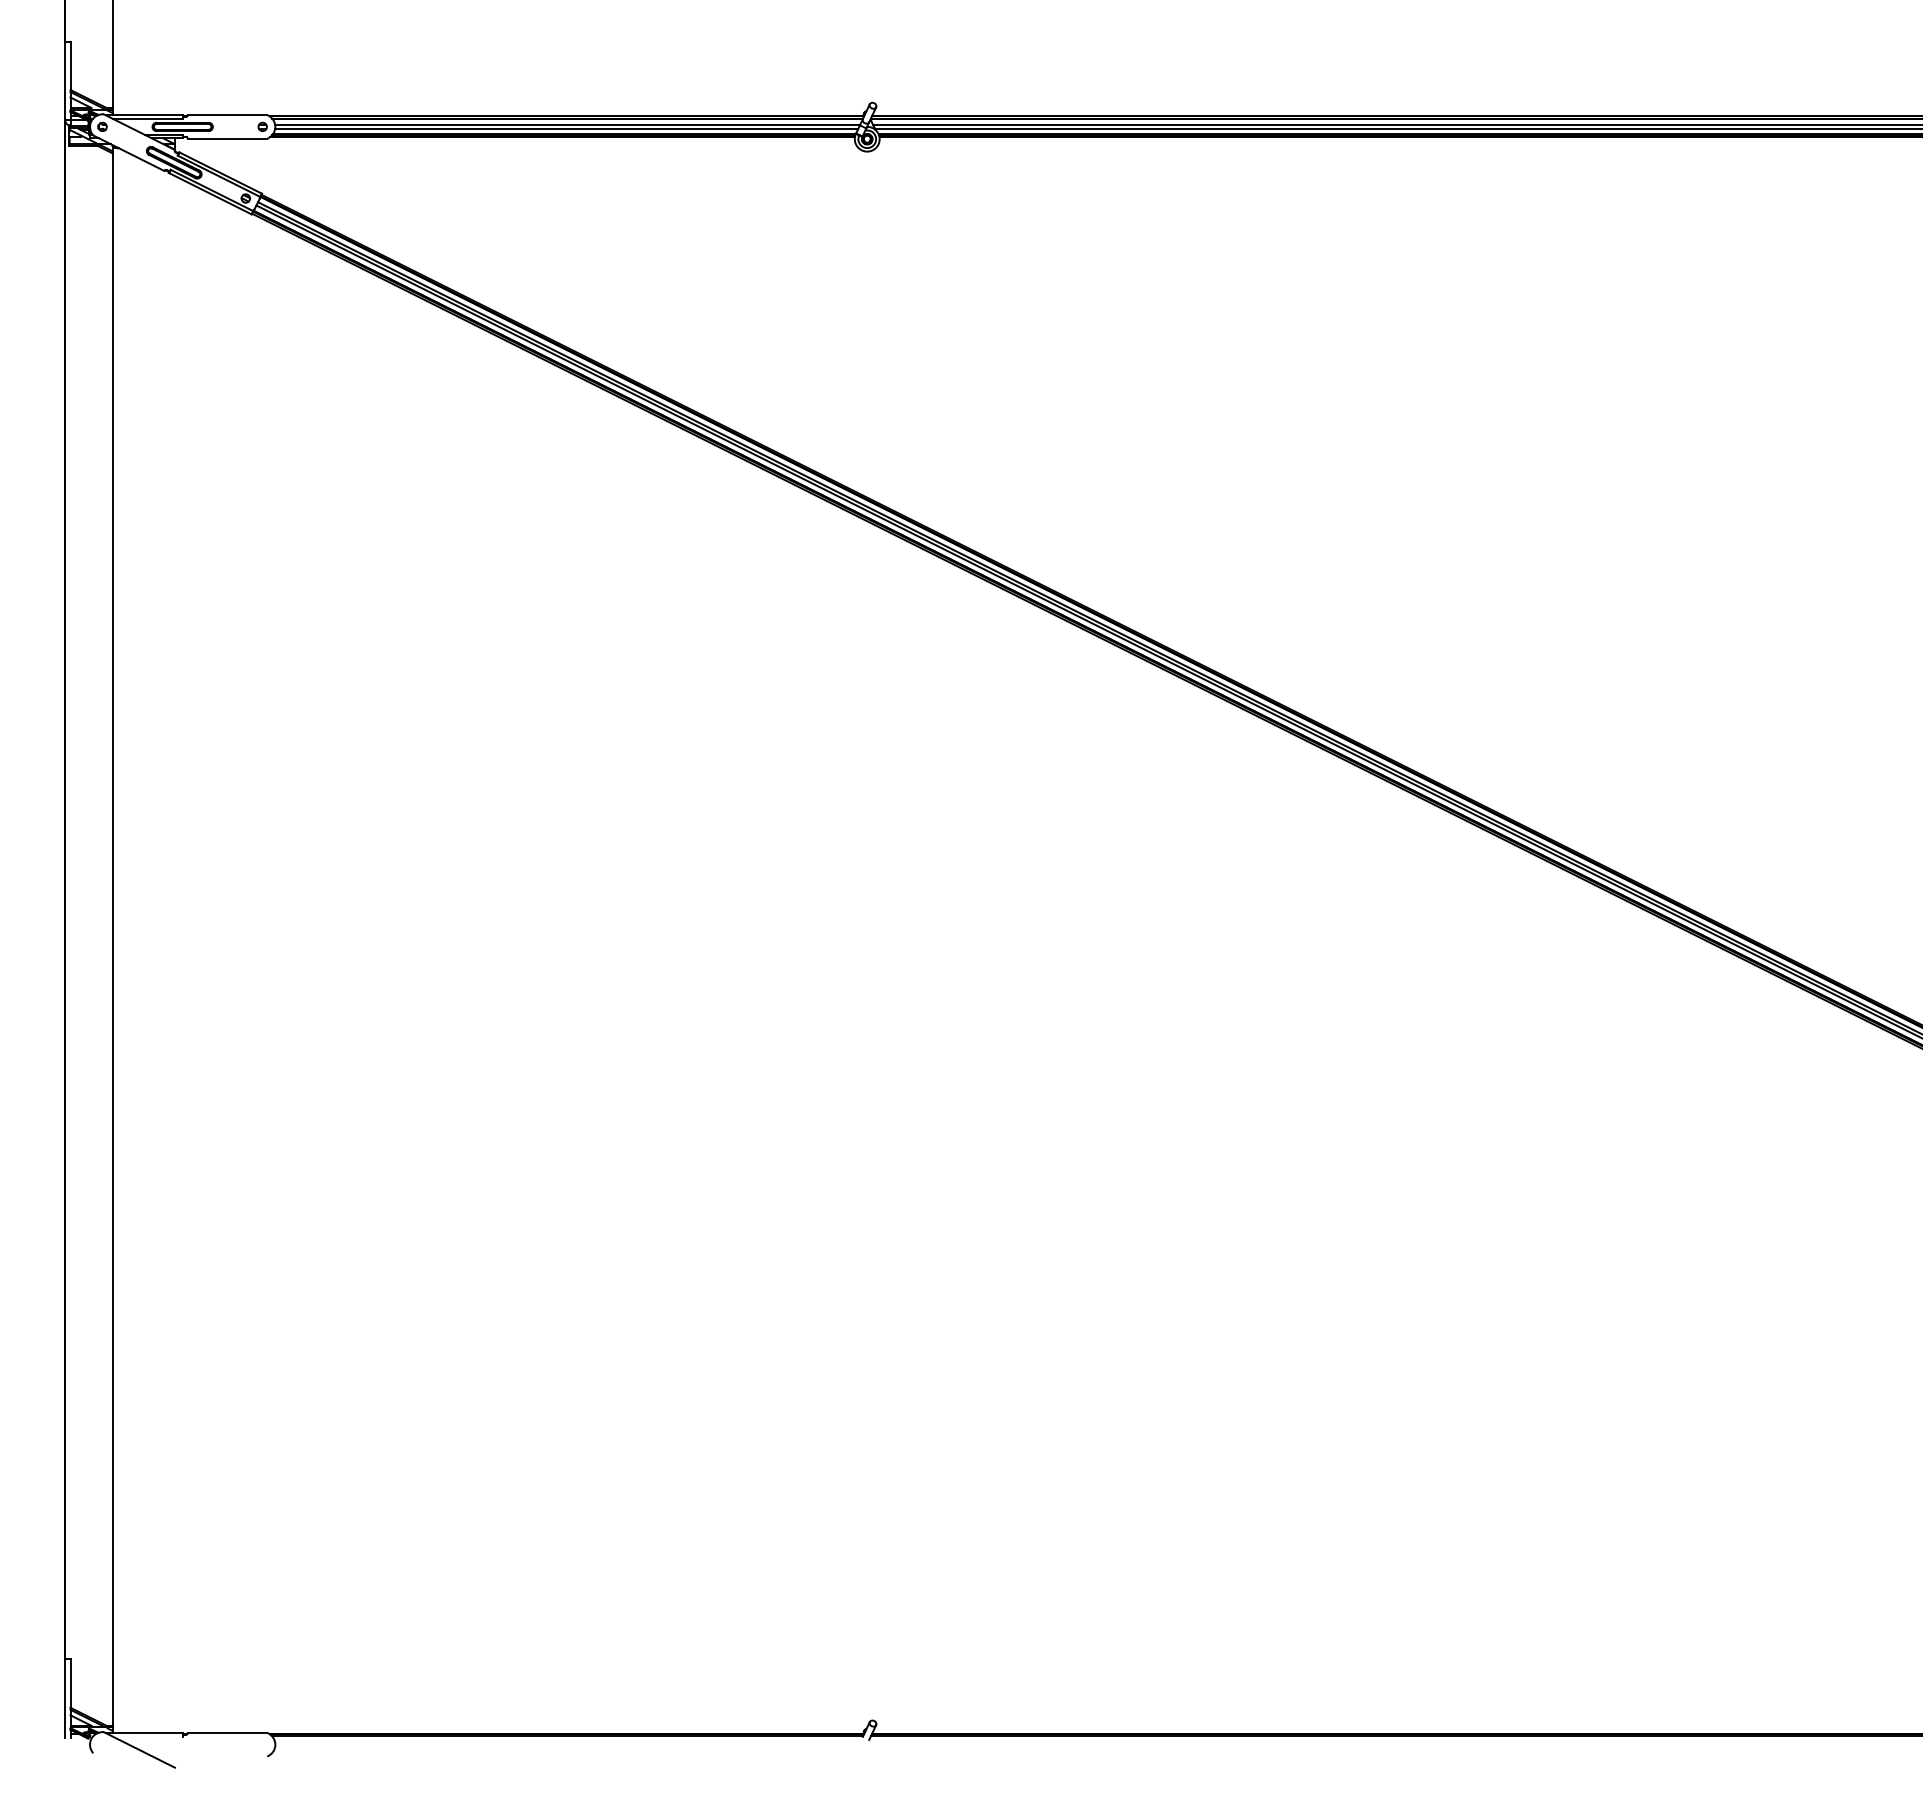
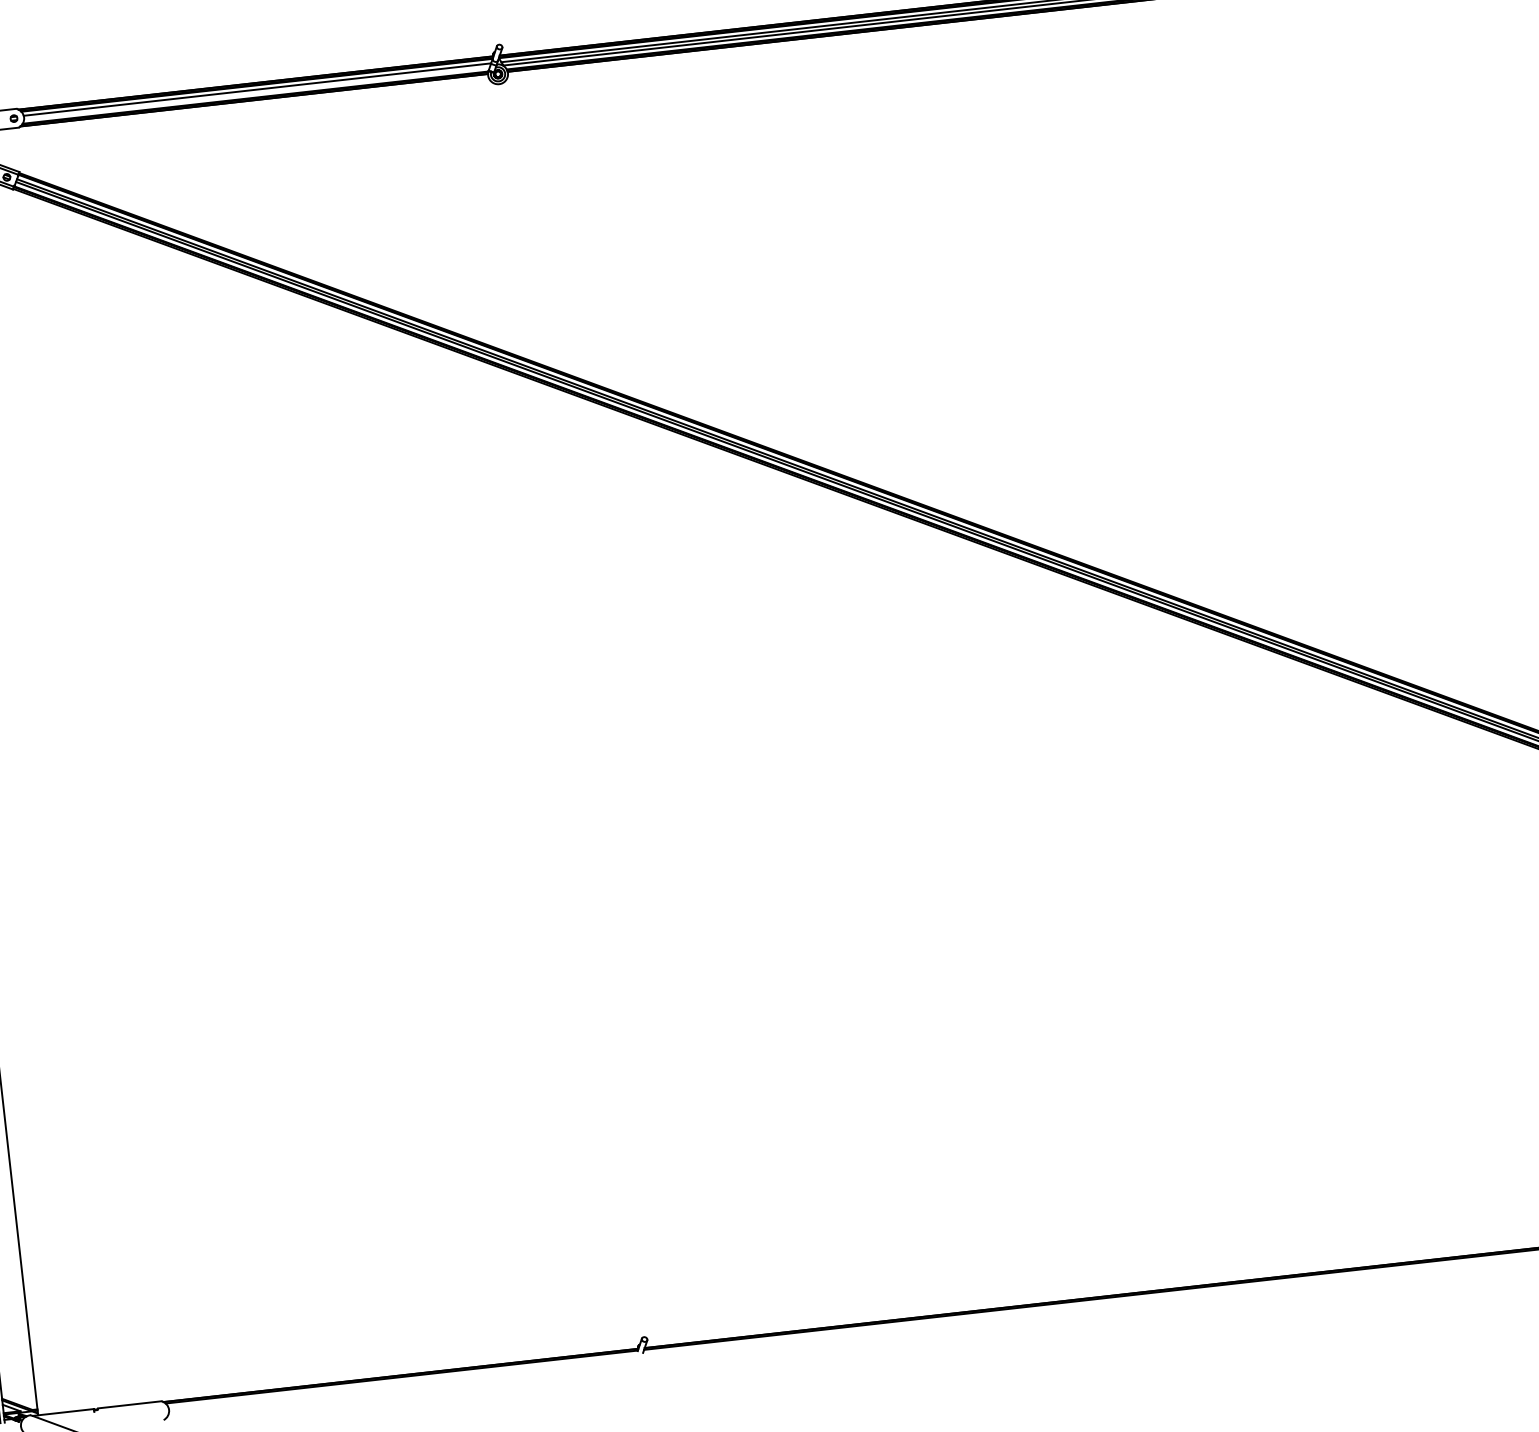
line: (566, 129) -> (256, 93), removed

